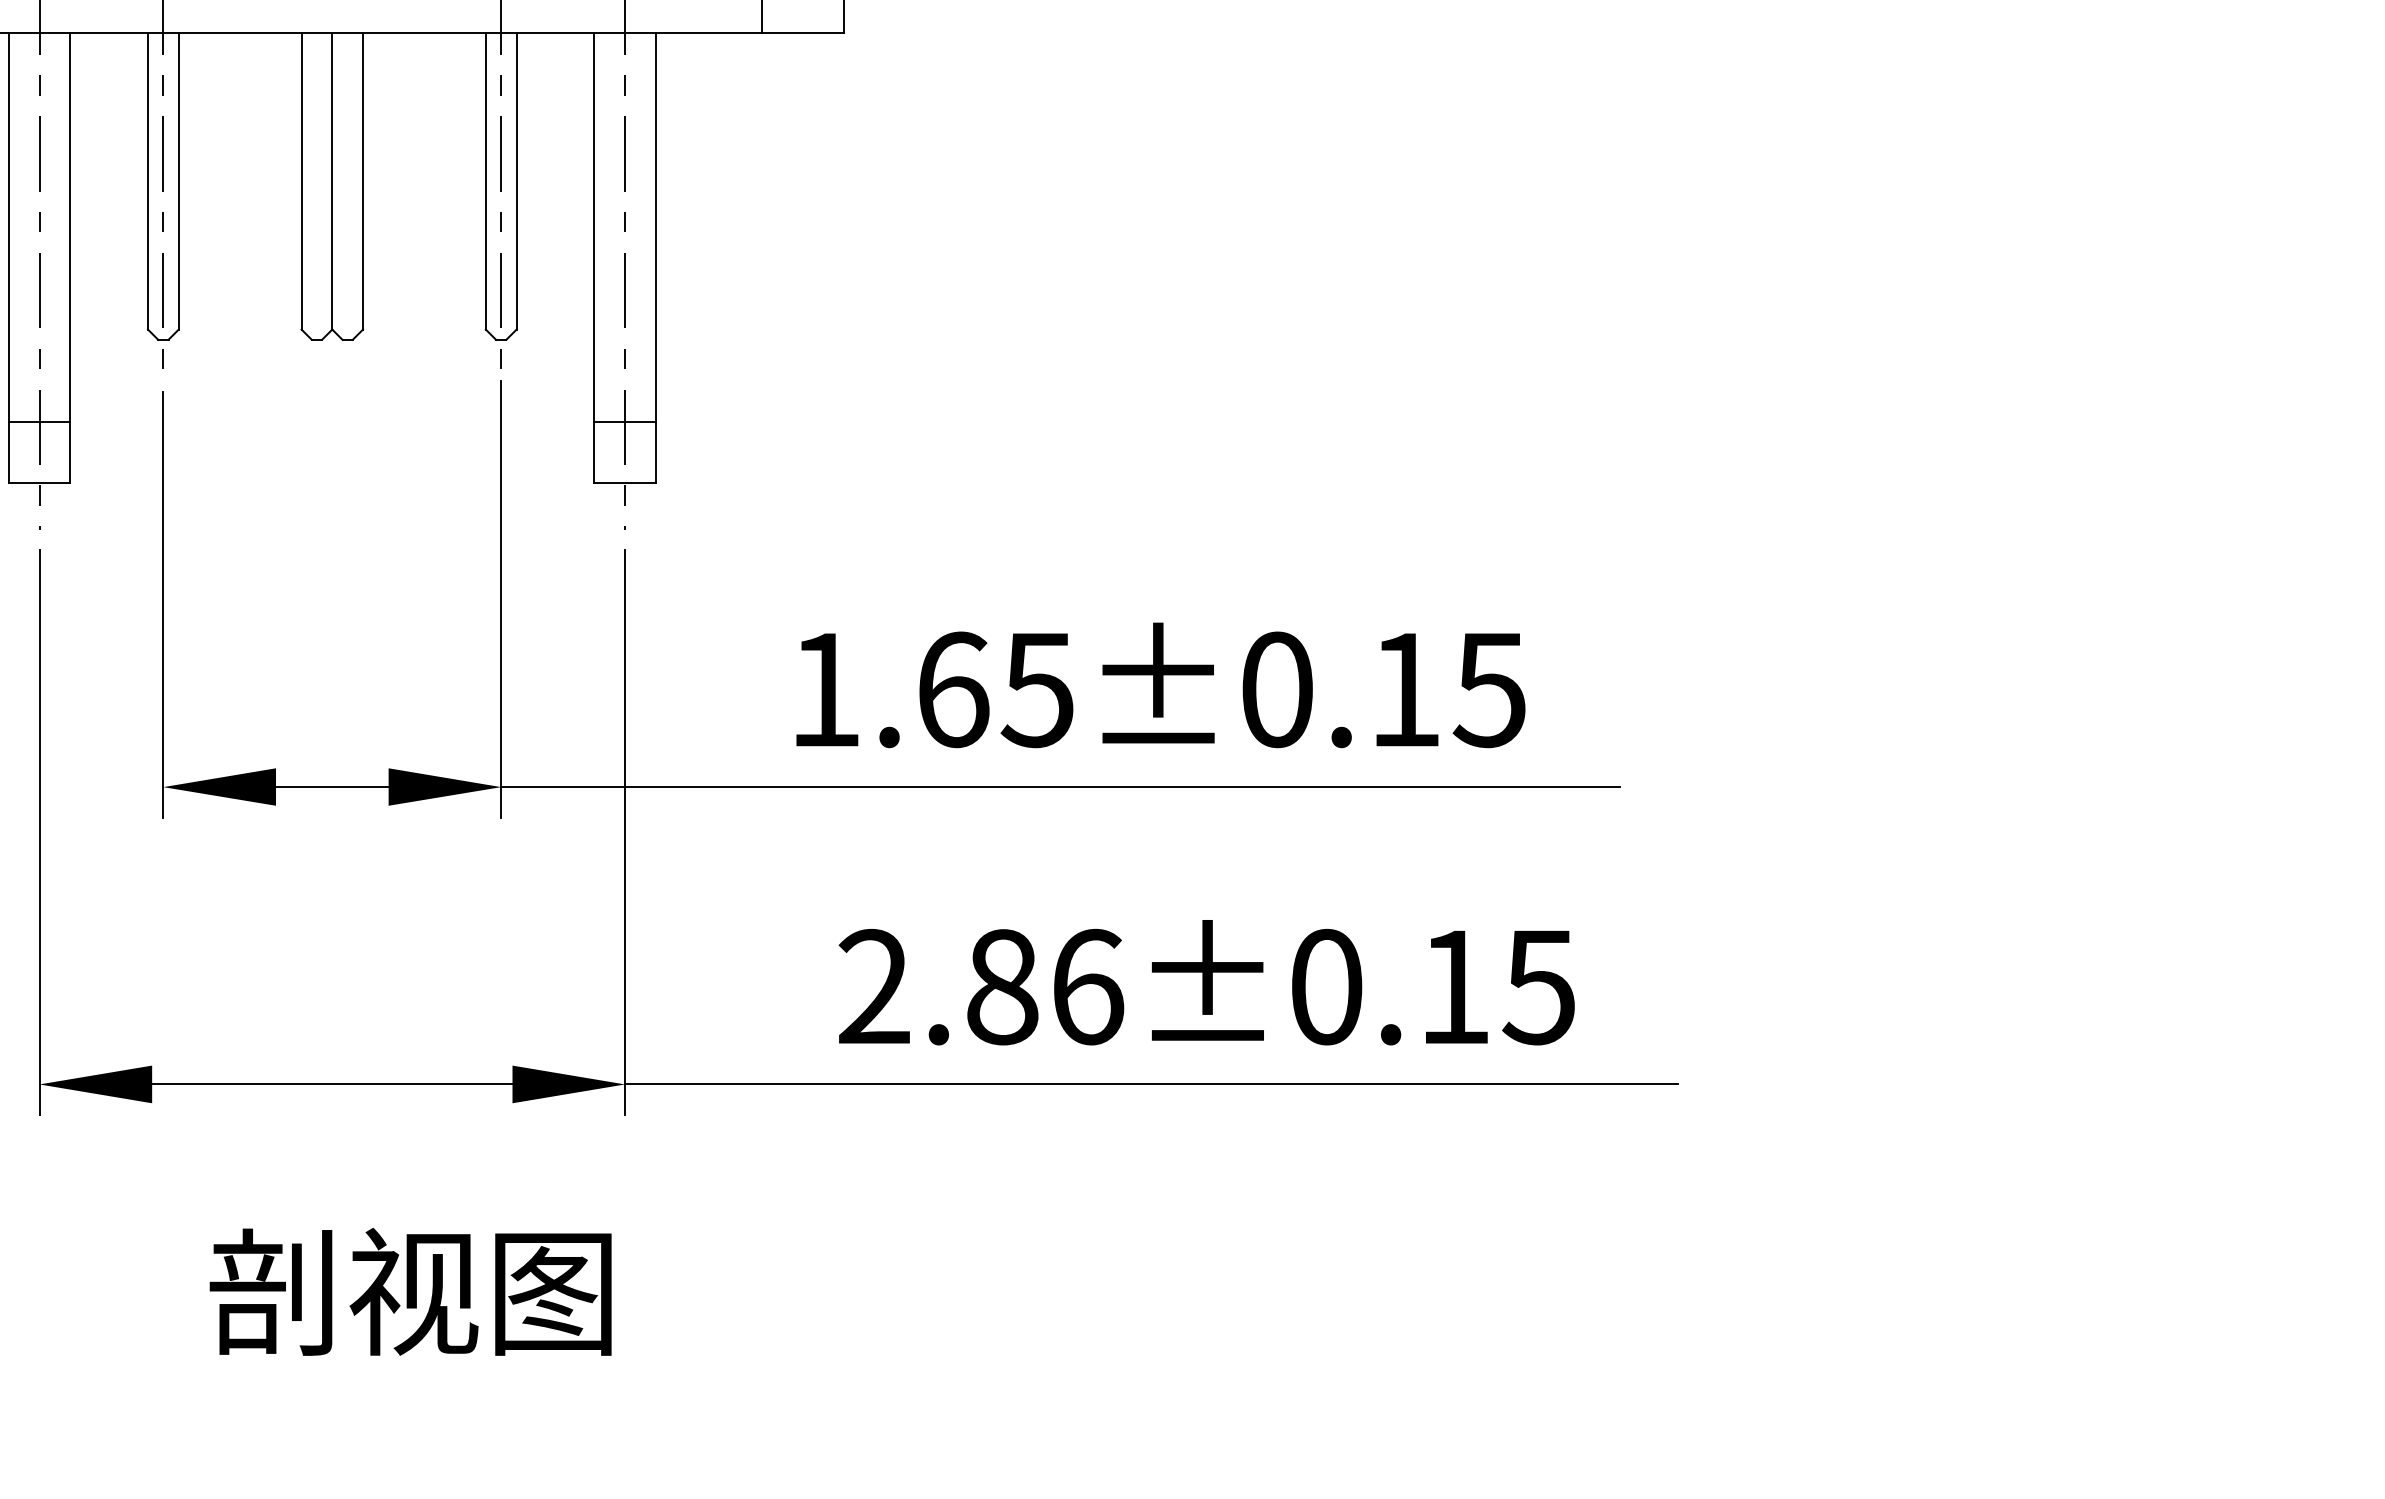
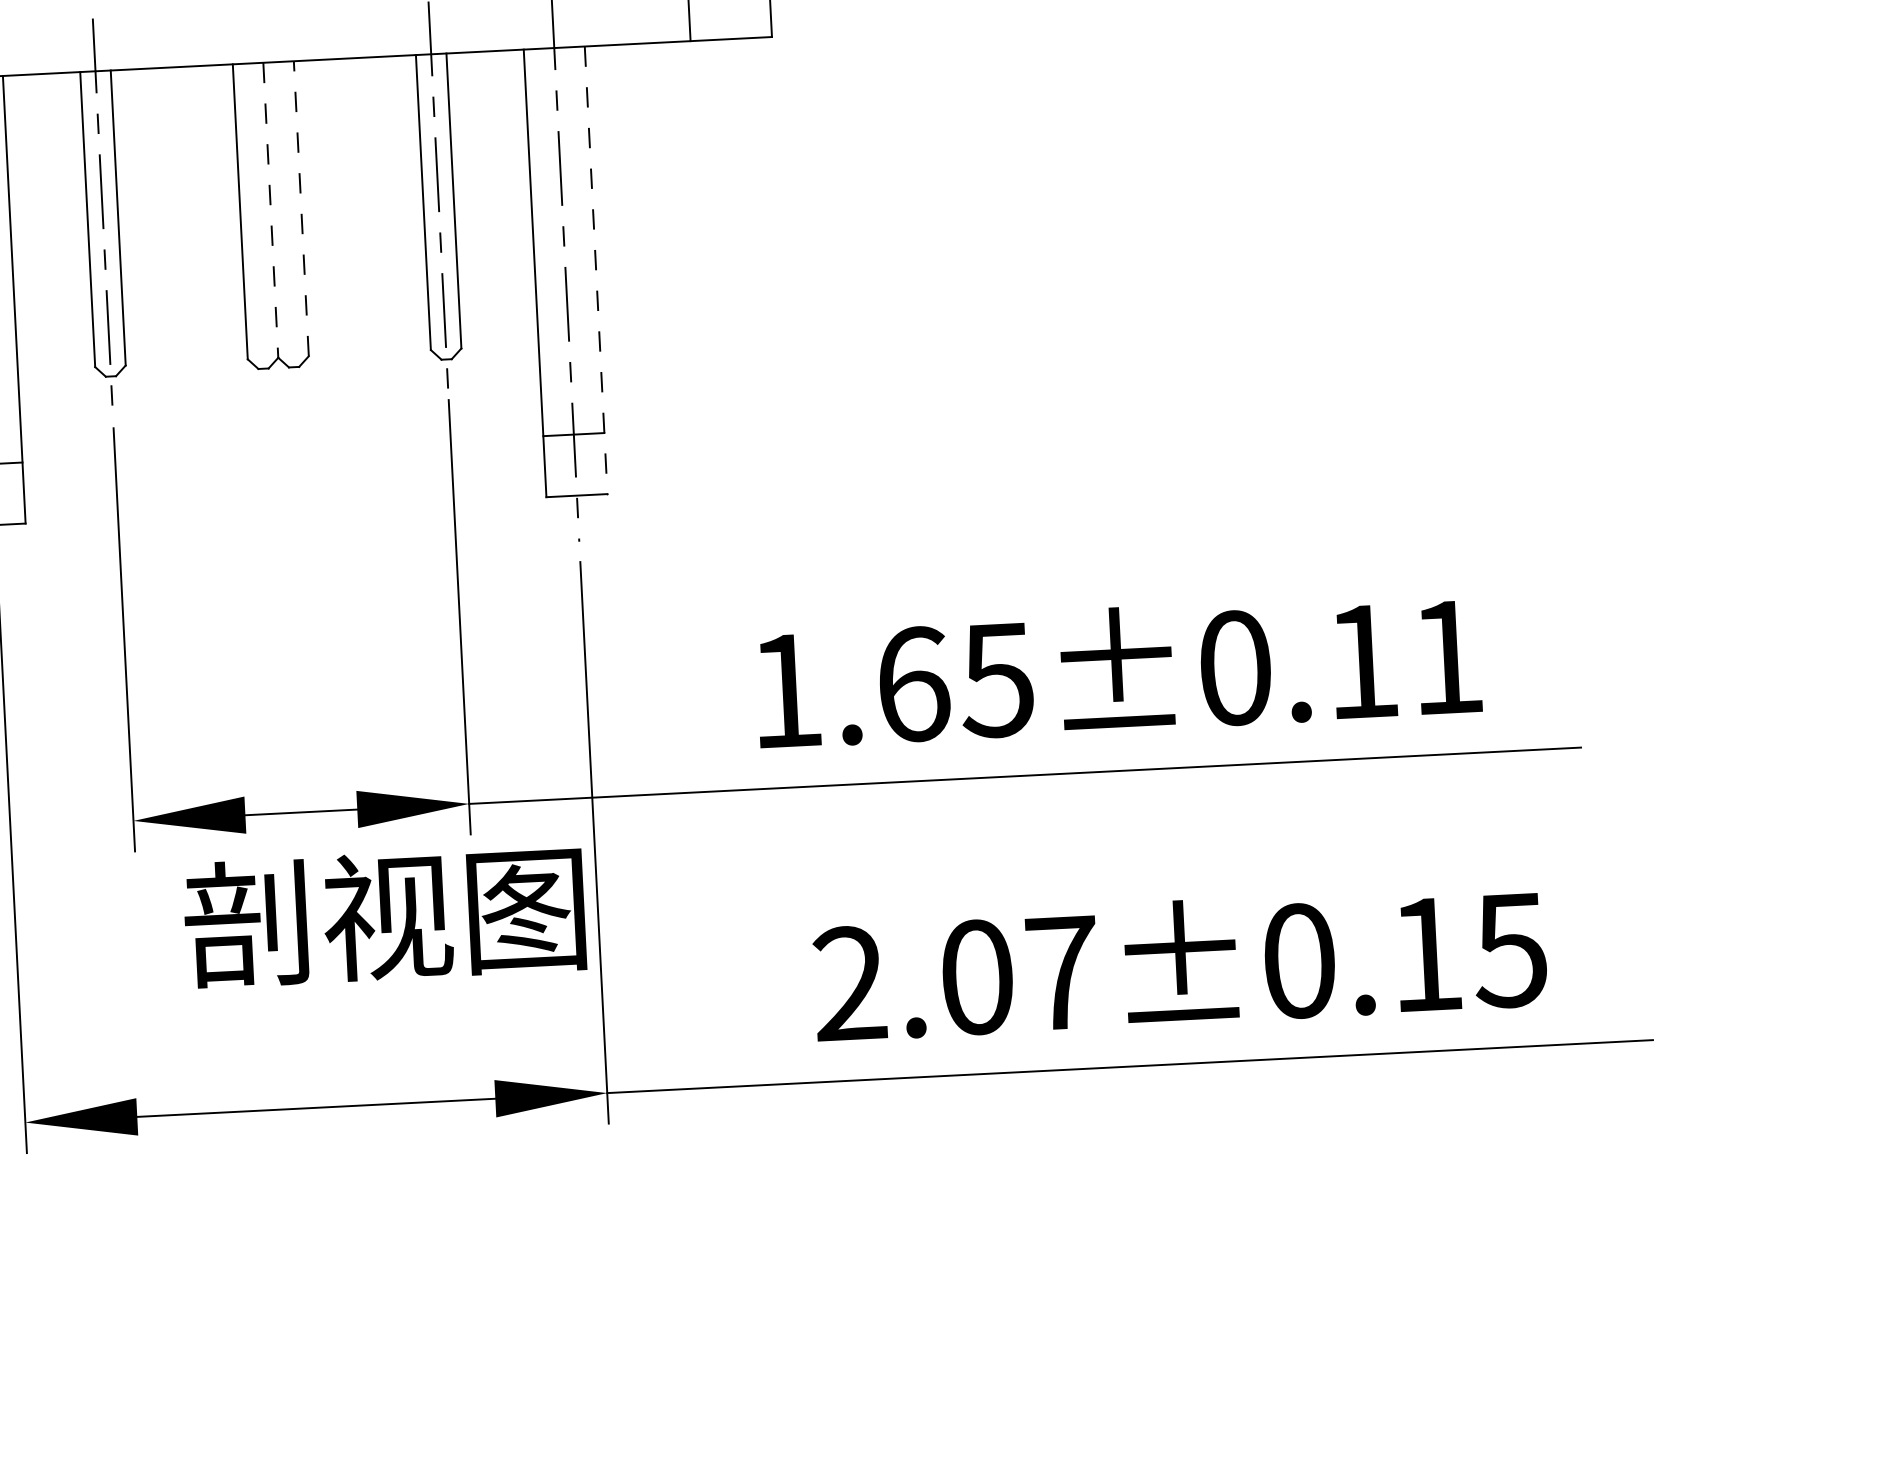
line: (363, 180) -> (301, 208), solid -> dashed
line: (332, 181) -> (271, 210), solid -> dashed
line: (655, 258) -> (595, 270), solid -> dashed
text: (1488, 690) -> (1445, 658), 1.65±0.15 -> 1.65±0.11
text: (1045, 986) -> (1020, 974), 2.86±0.15 -> 2.07±0.15
text: (410, 1291) -> (384, 916), moved

